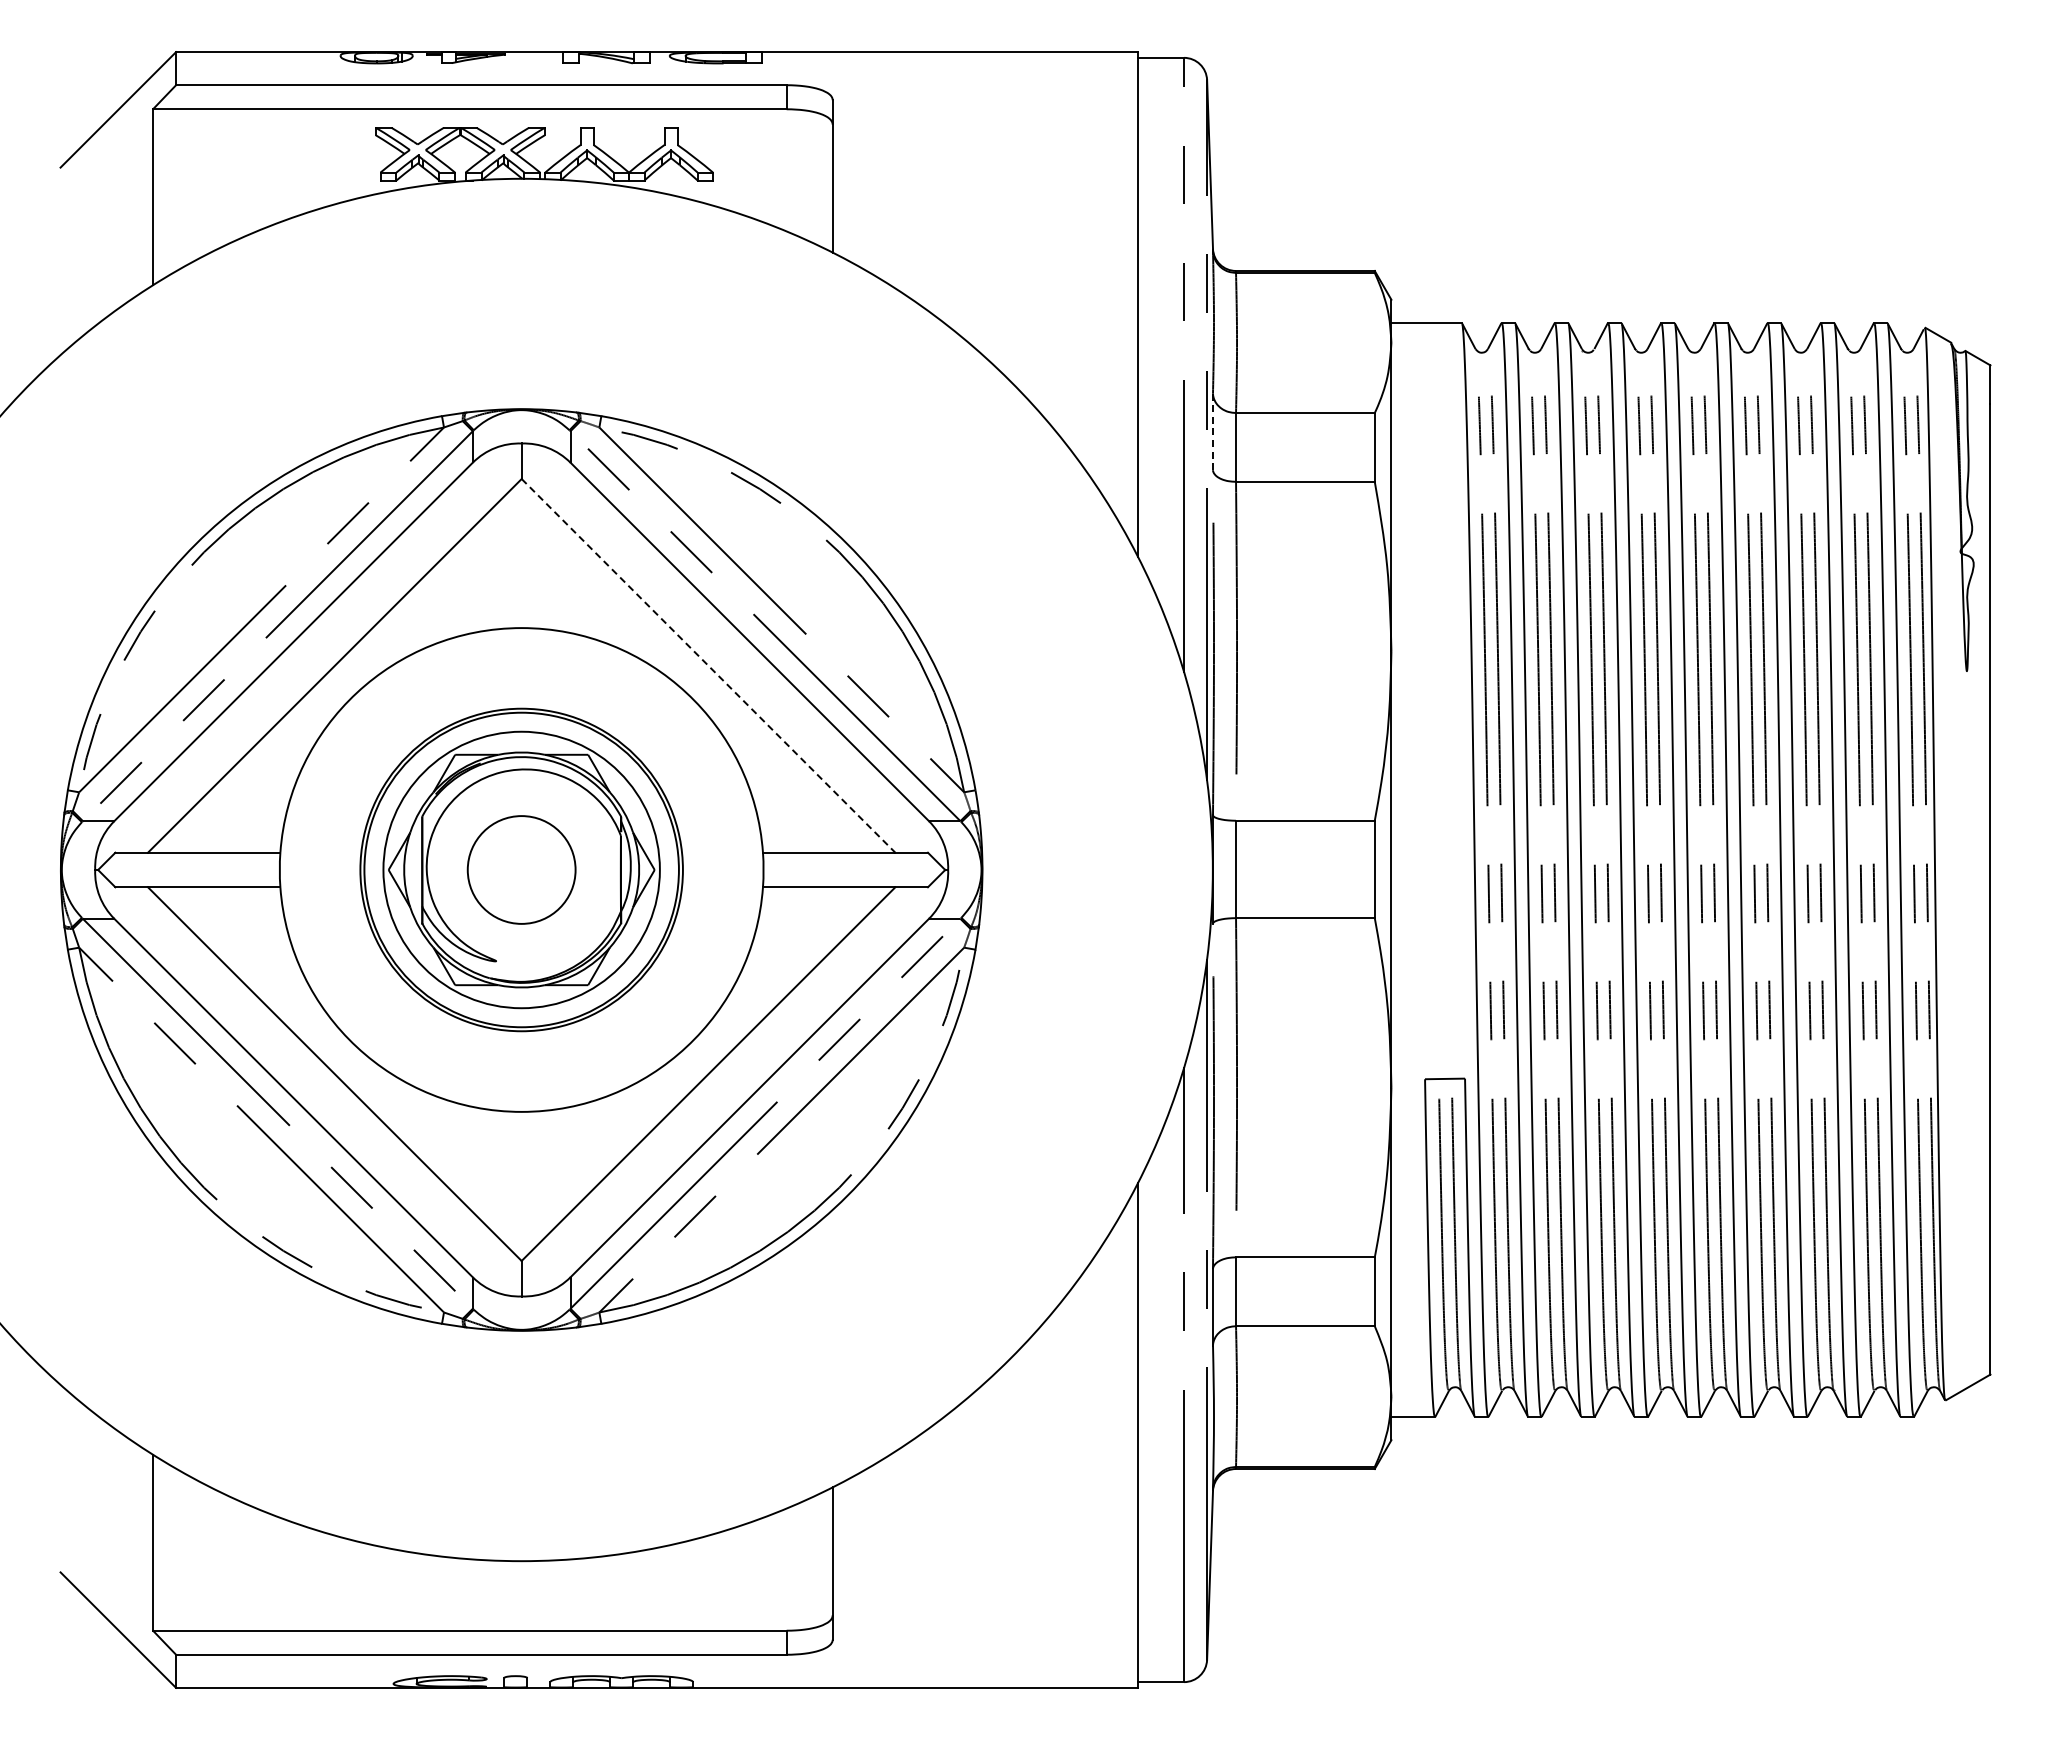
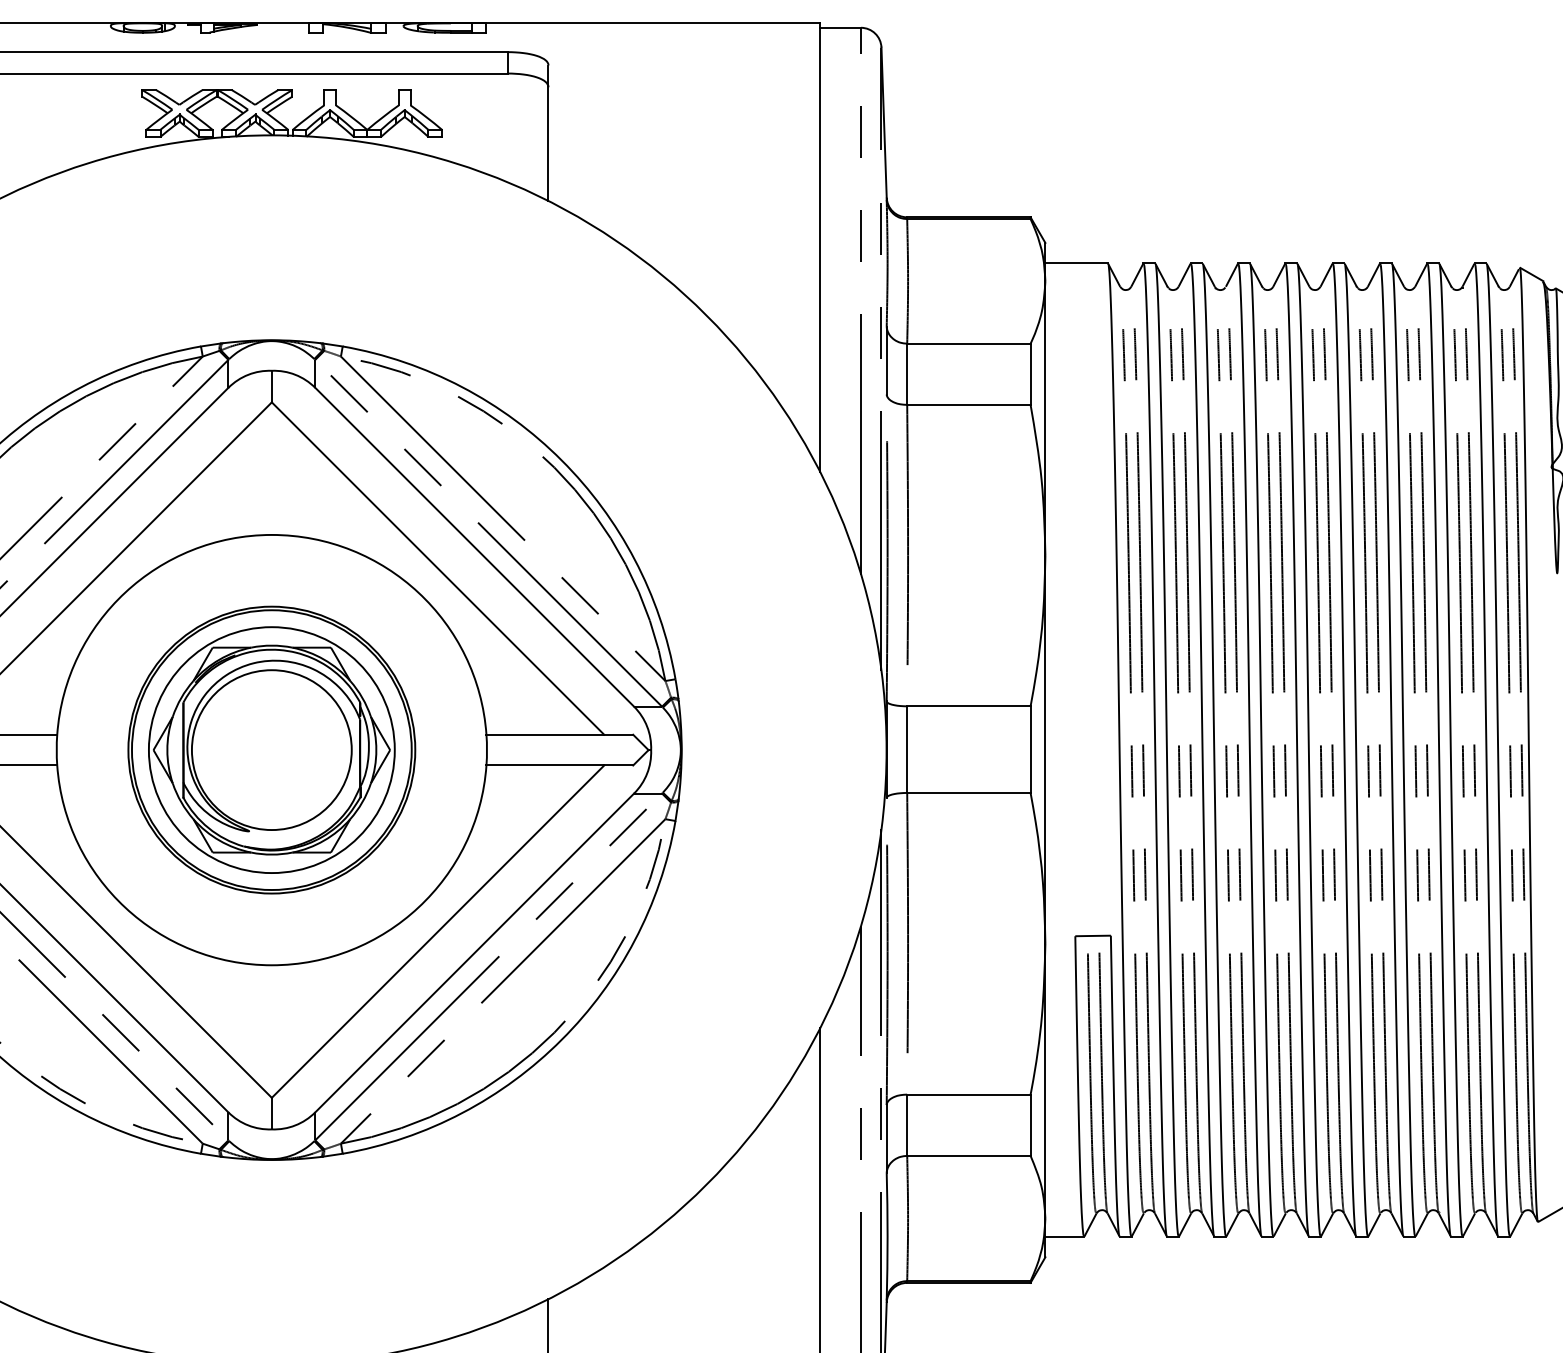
line: (1213, 431) -> (887, 360), dashed -> solid
line: (708, 666) -> (438, 569), dashed -> solid
circle: (521, 869) -> (271, 749), size x1.67

